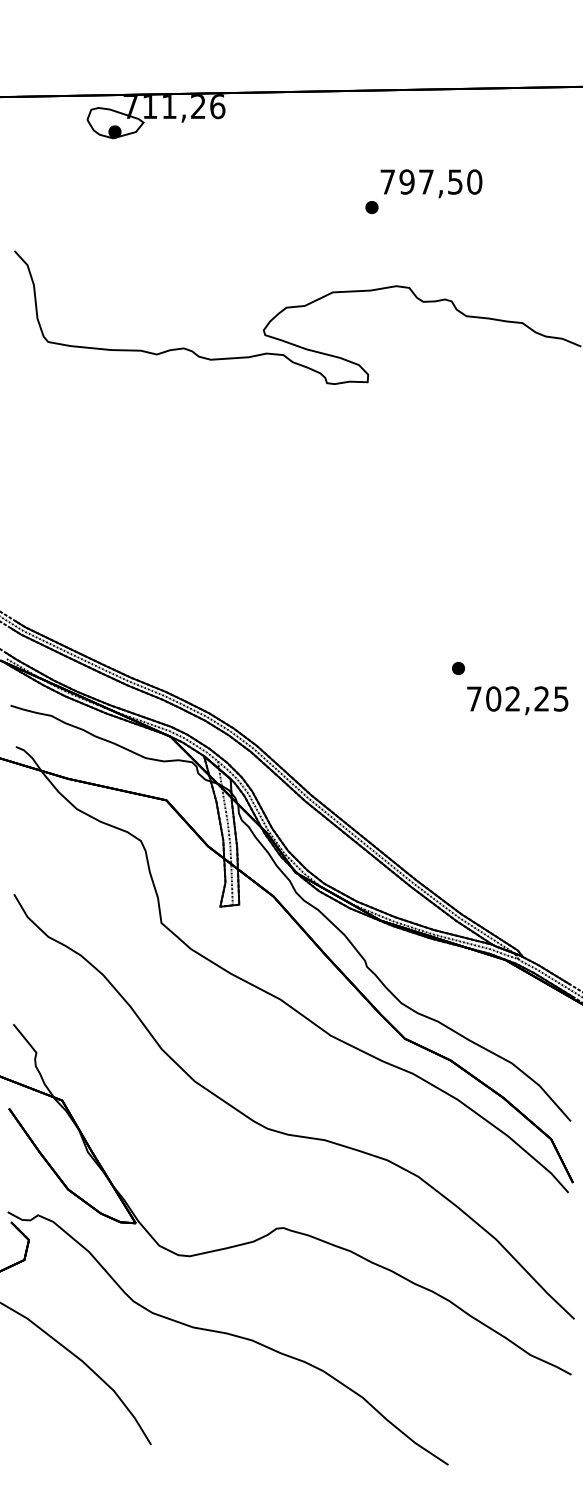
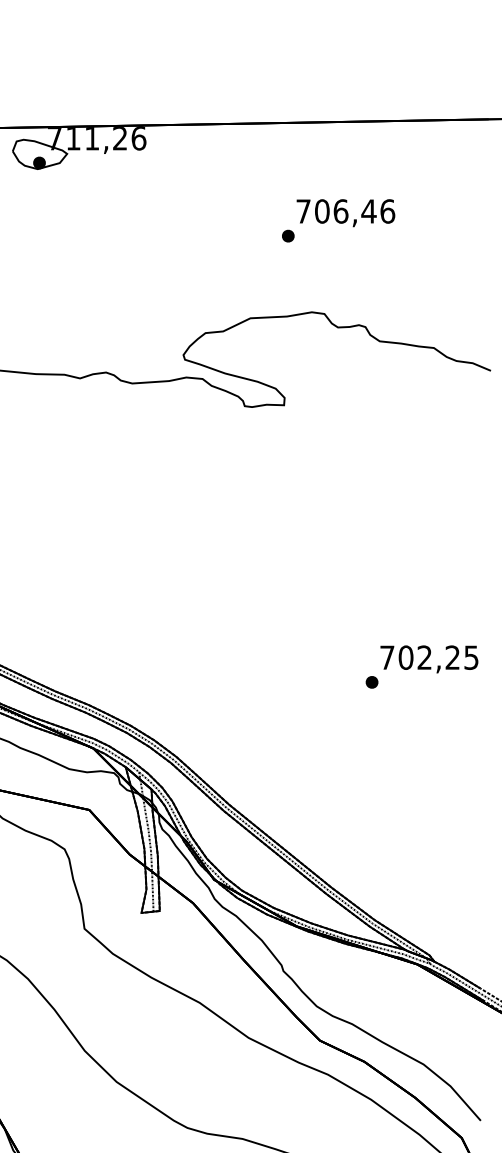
text: (440, 181) -> (354, 210), 797,50 -> 706,46
text: (517, 700) -> (429, 659), moved

